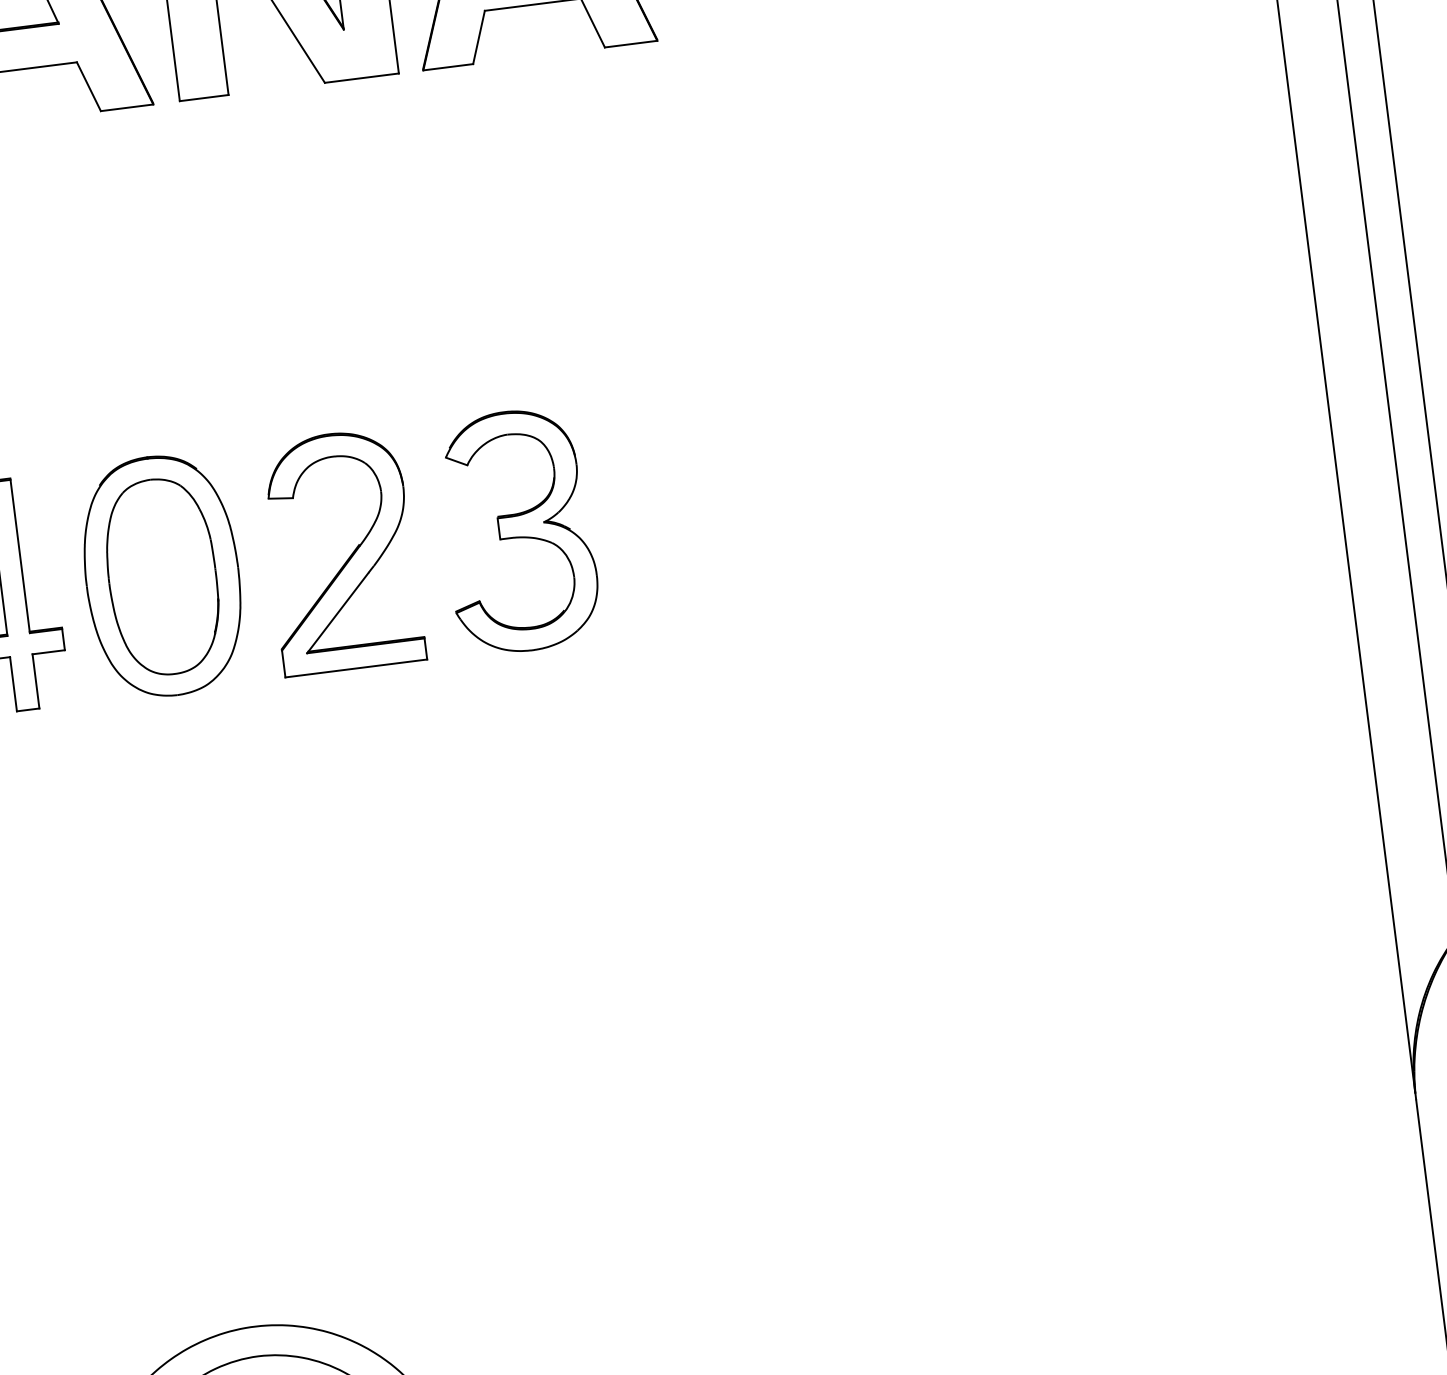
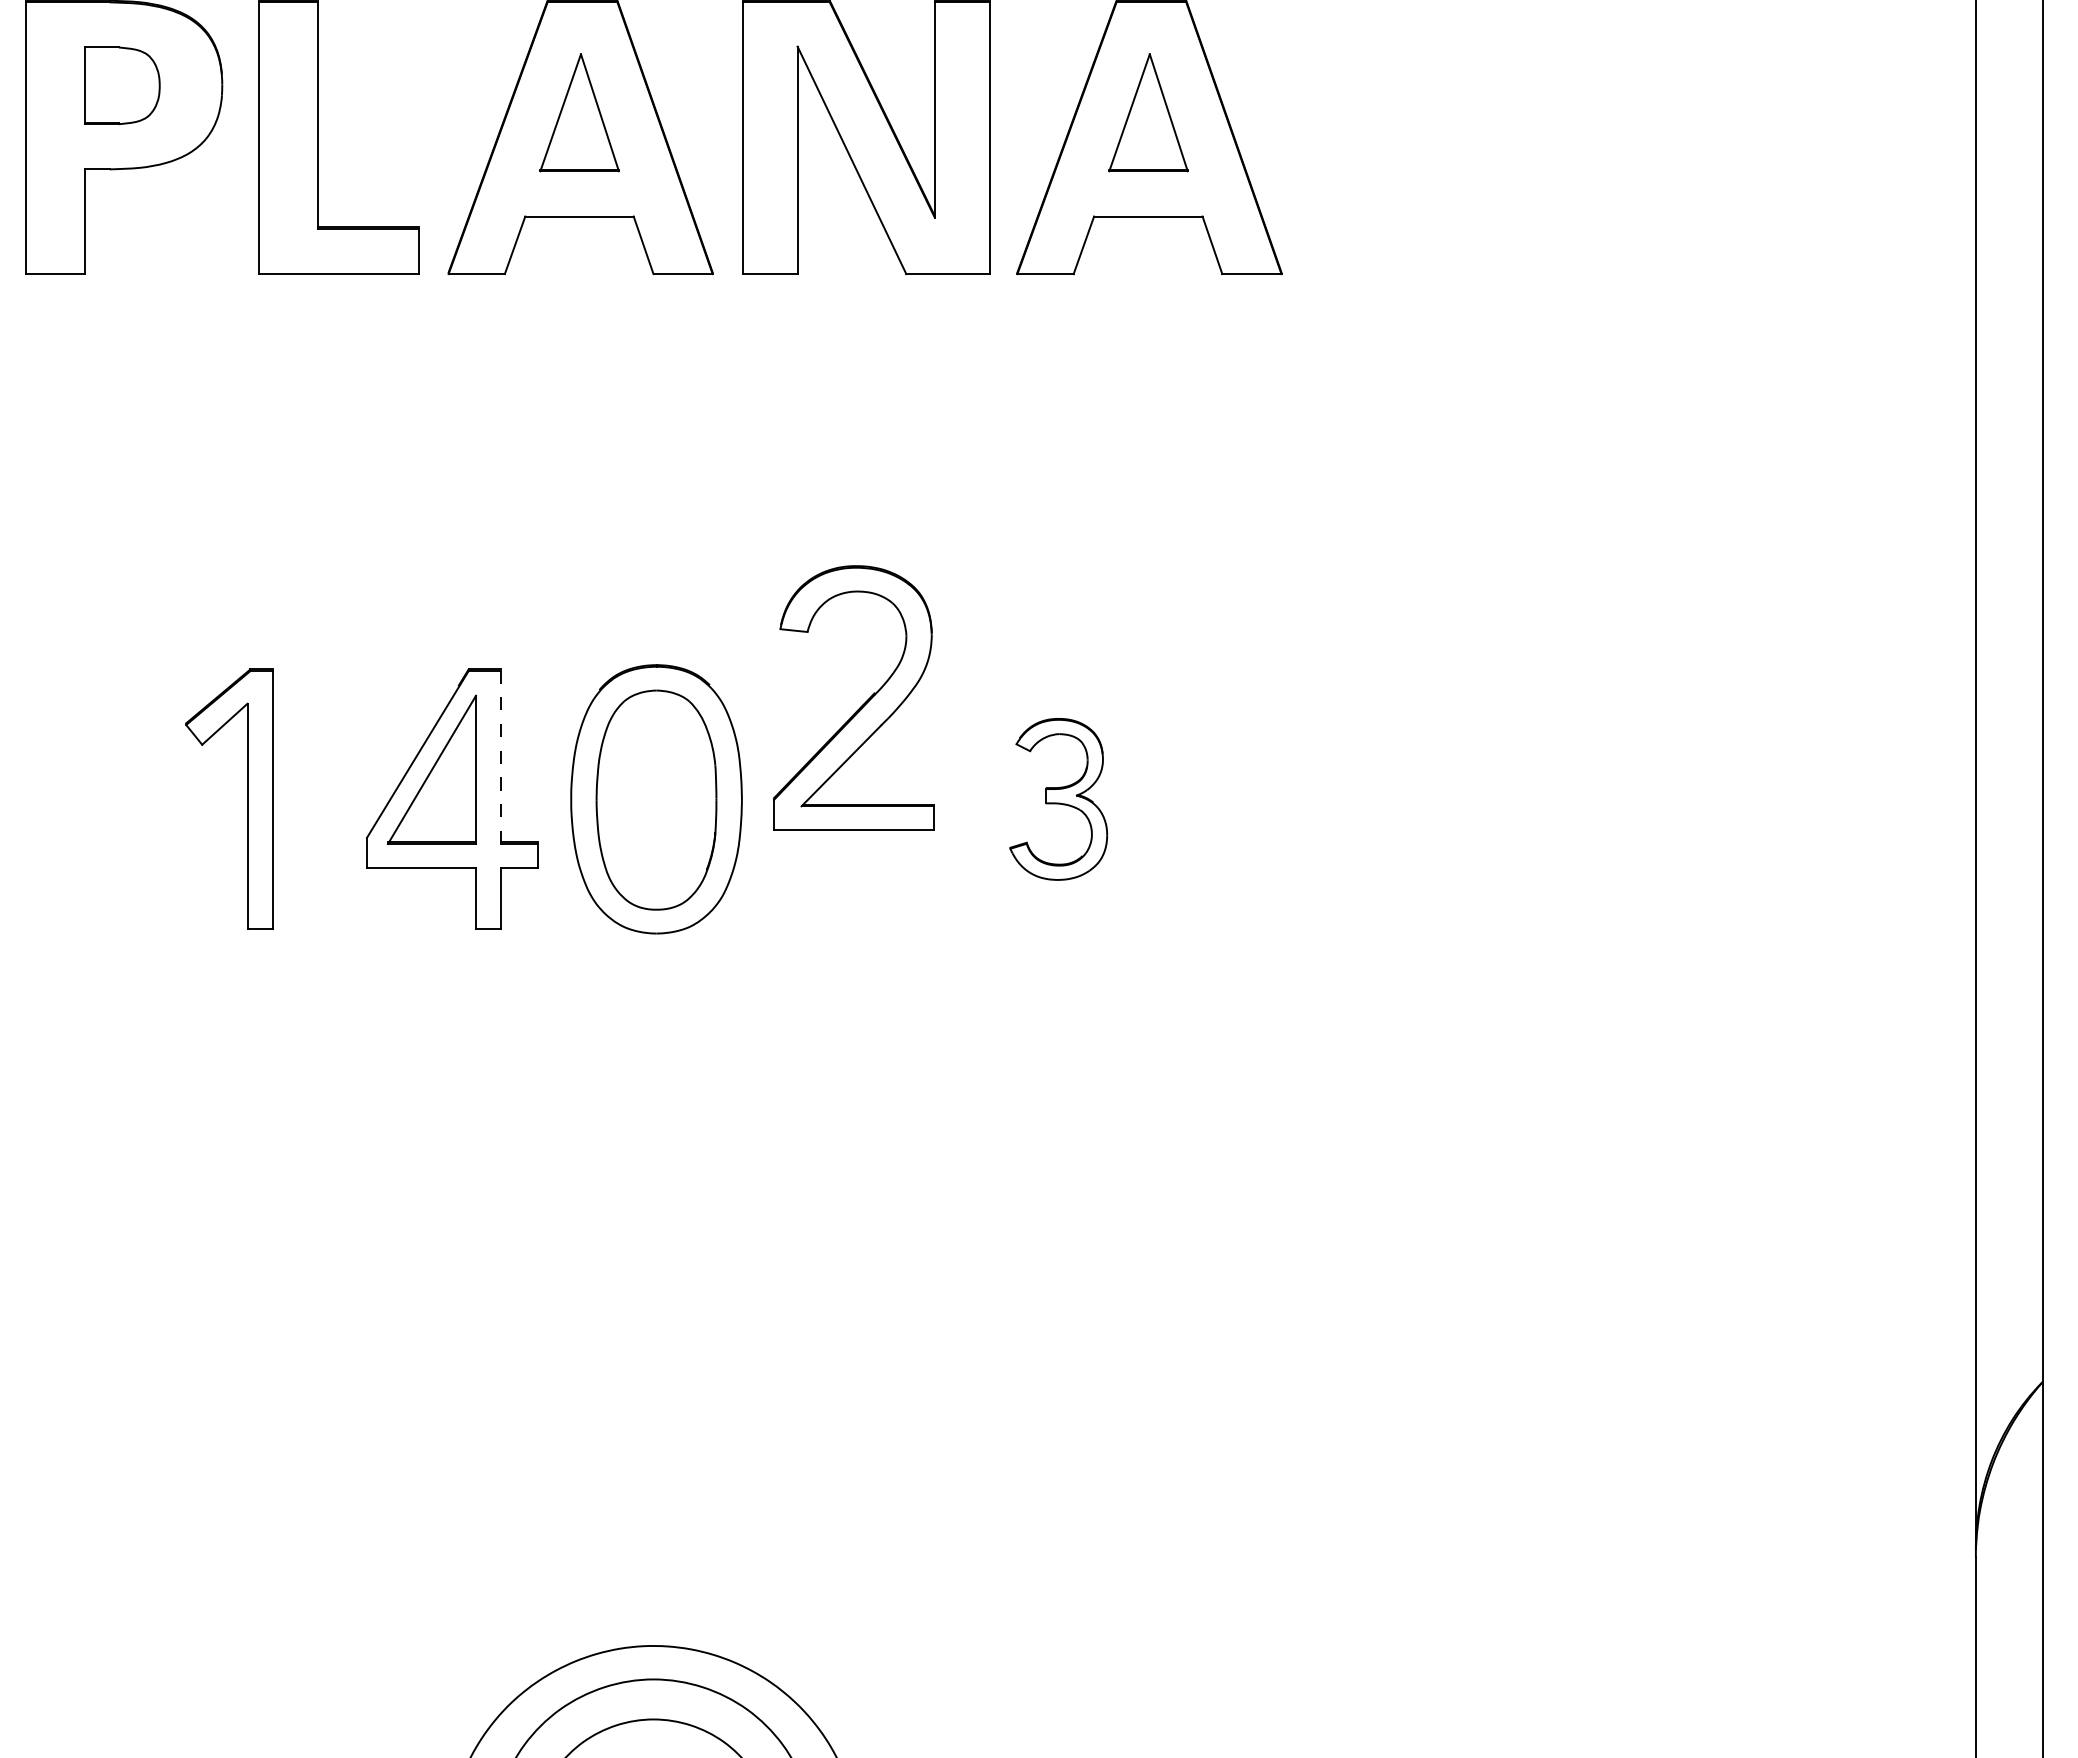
part: (518, 531) -> (1058, 799), size x0.6
line: (20, 556) -> (501, 757), solid -> dashed
part: (348, 557) -> (861, 705), moved

